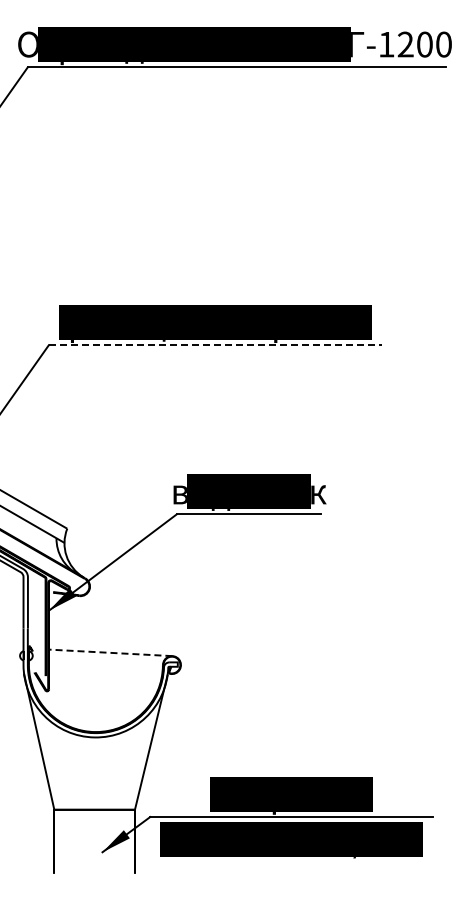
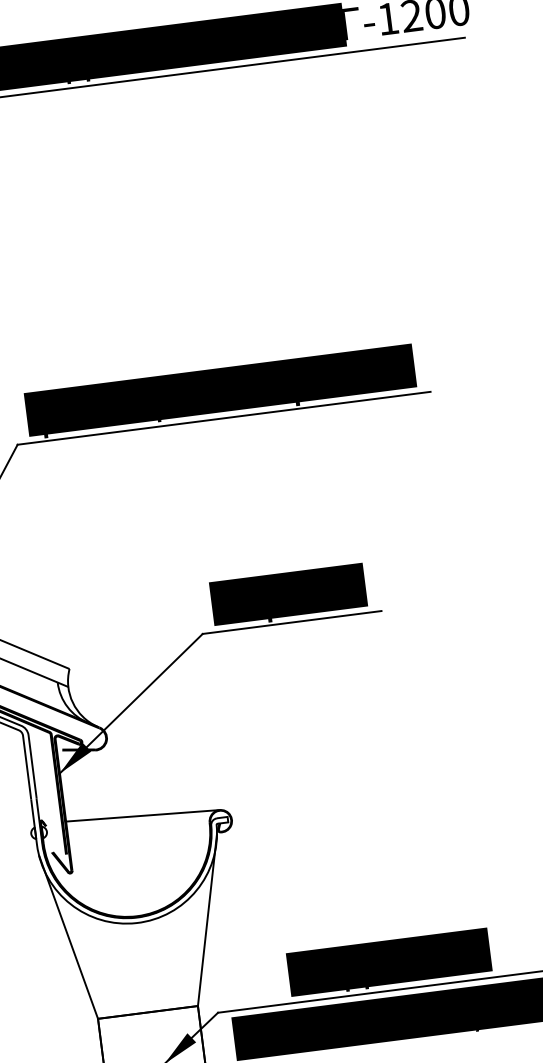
line: (215, 345) -> (223, 418), dashed -> solid
text: (249, 498) -> (290, 602), водосток -> карниз
line: (110, 652) -> (142, 815), dashed -> solid
text: (264, 813) -> (358, 990), карниз -> водосток

